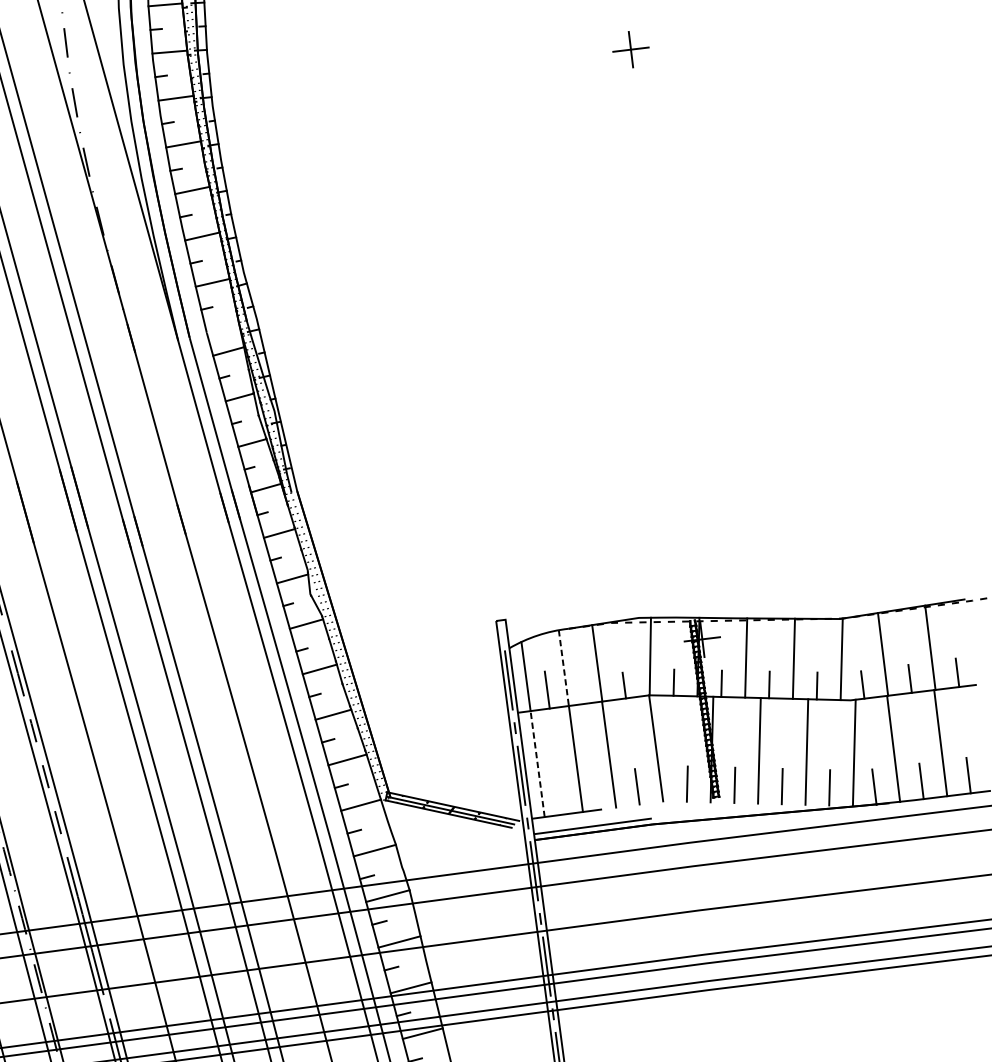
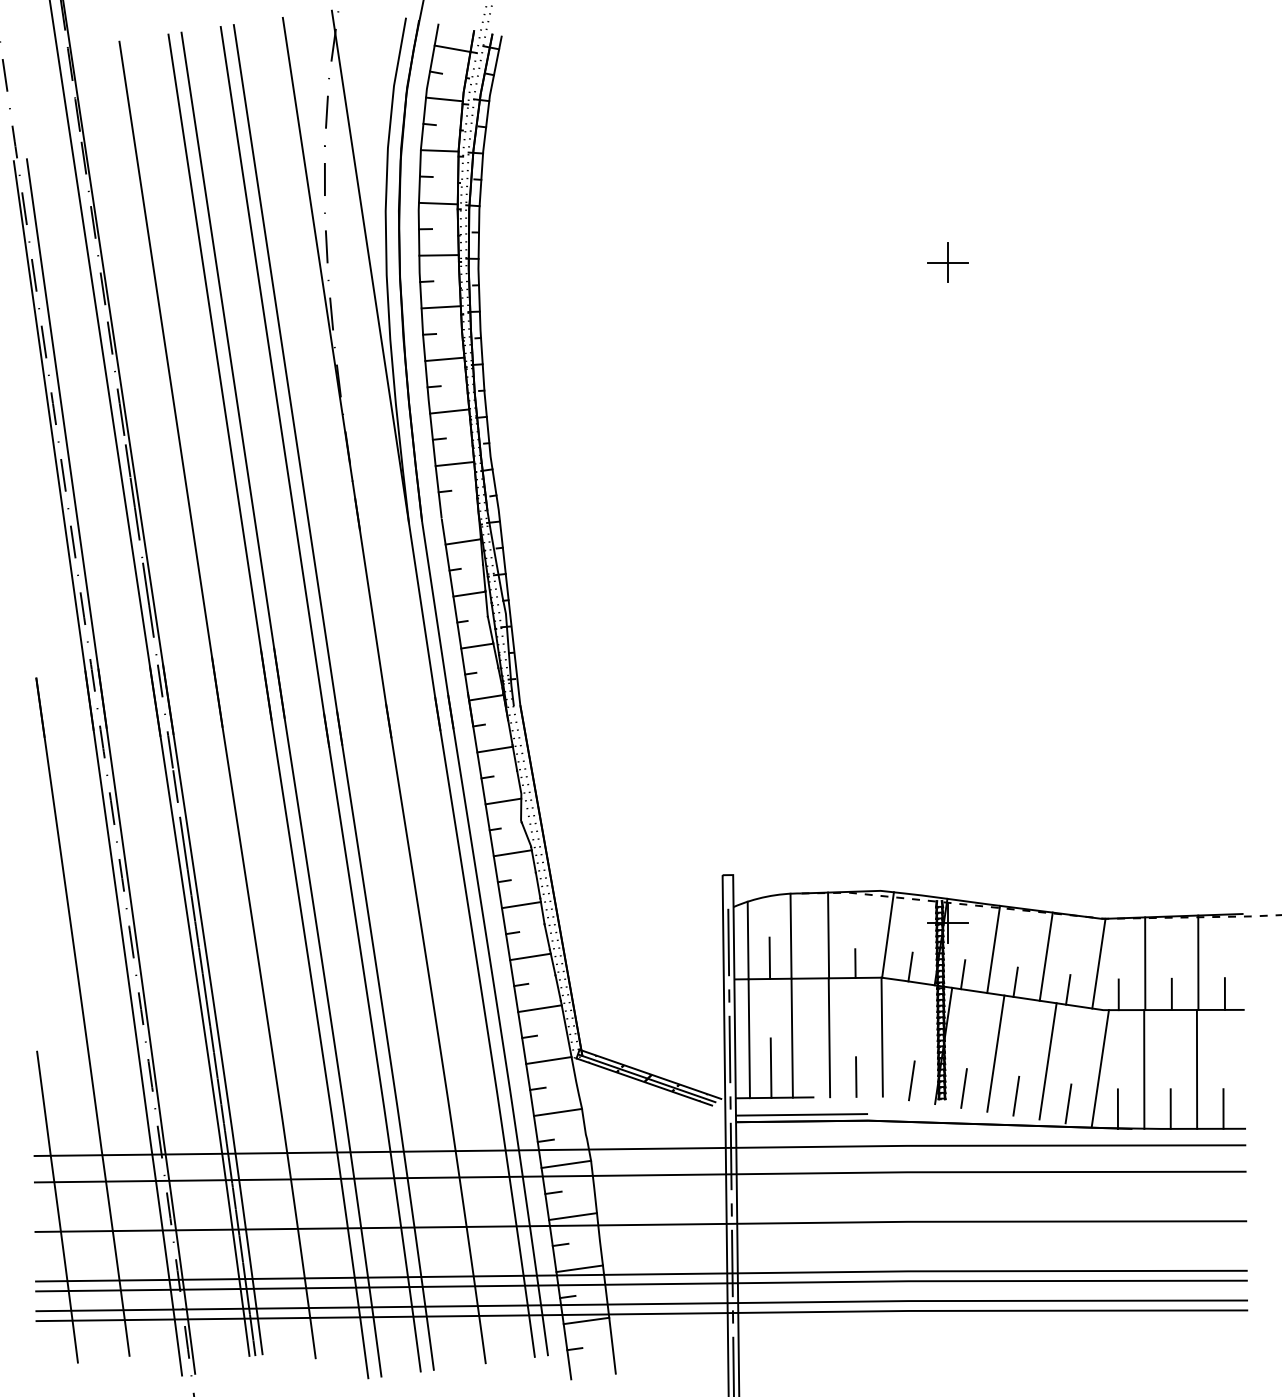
line: (8, 638) -> (181, 829), added
line: (564, 668) -> (791, 936), dashed -> solid
line: (27, 707) -> (193, 908), added
line: (39, 753) -> (200, 960), added
line: (537, 763) -> (749, 1038), dashed -> solid
line: (559, 787) -> (770, 1067), added
line: (52, 799) -> (208, 1012), added
line: (63, 845) -> (215, 1065), added
line: (106, 1006) -> (241, 1248), added

